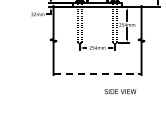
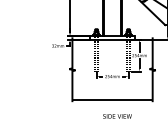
line: (98, 74) -> (113, 100), dashed -> solid
text: (120, 91) -> (117, 116), moved

